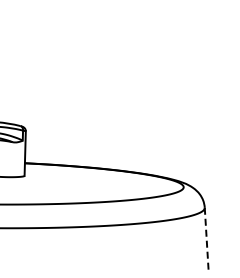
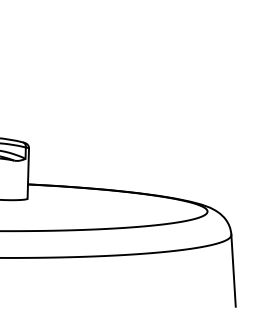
line: (206, 239) -> (233, 270), dashed -> solid

